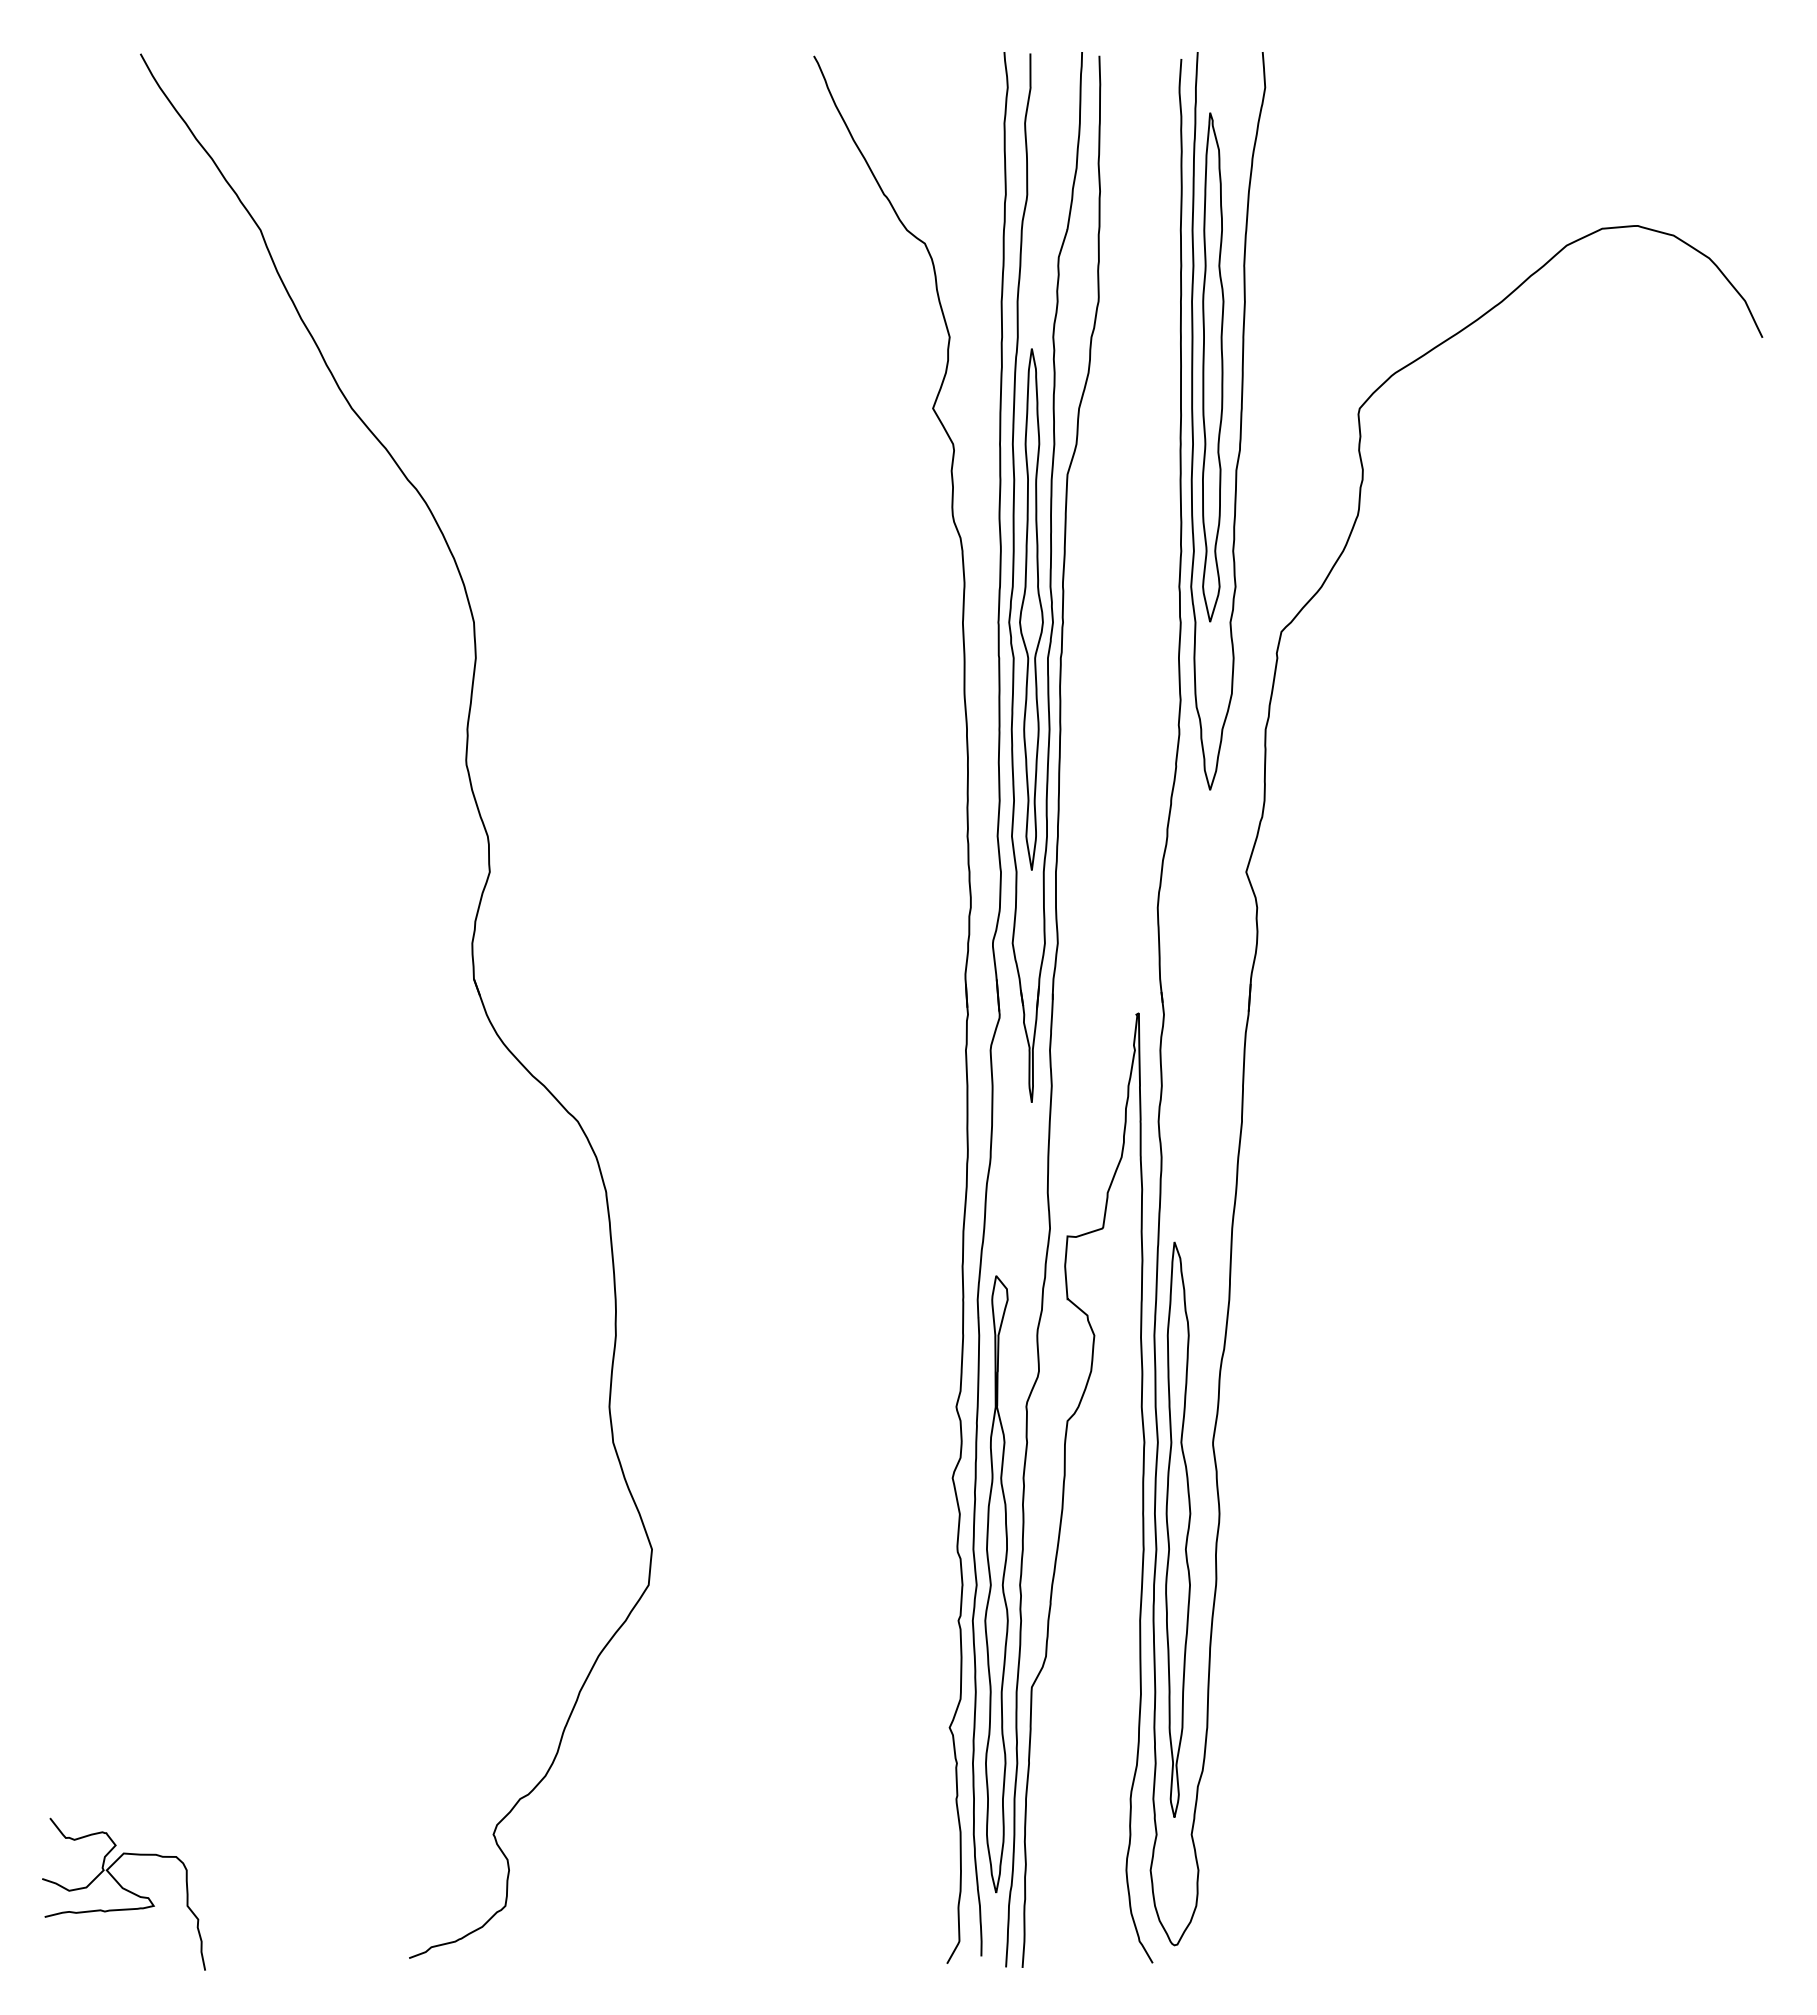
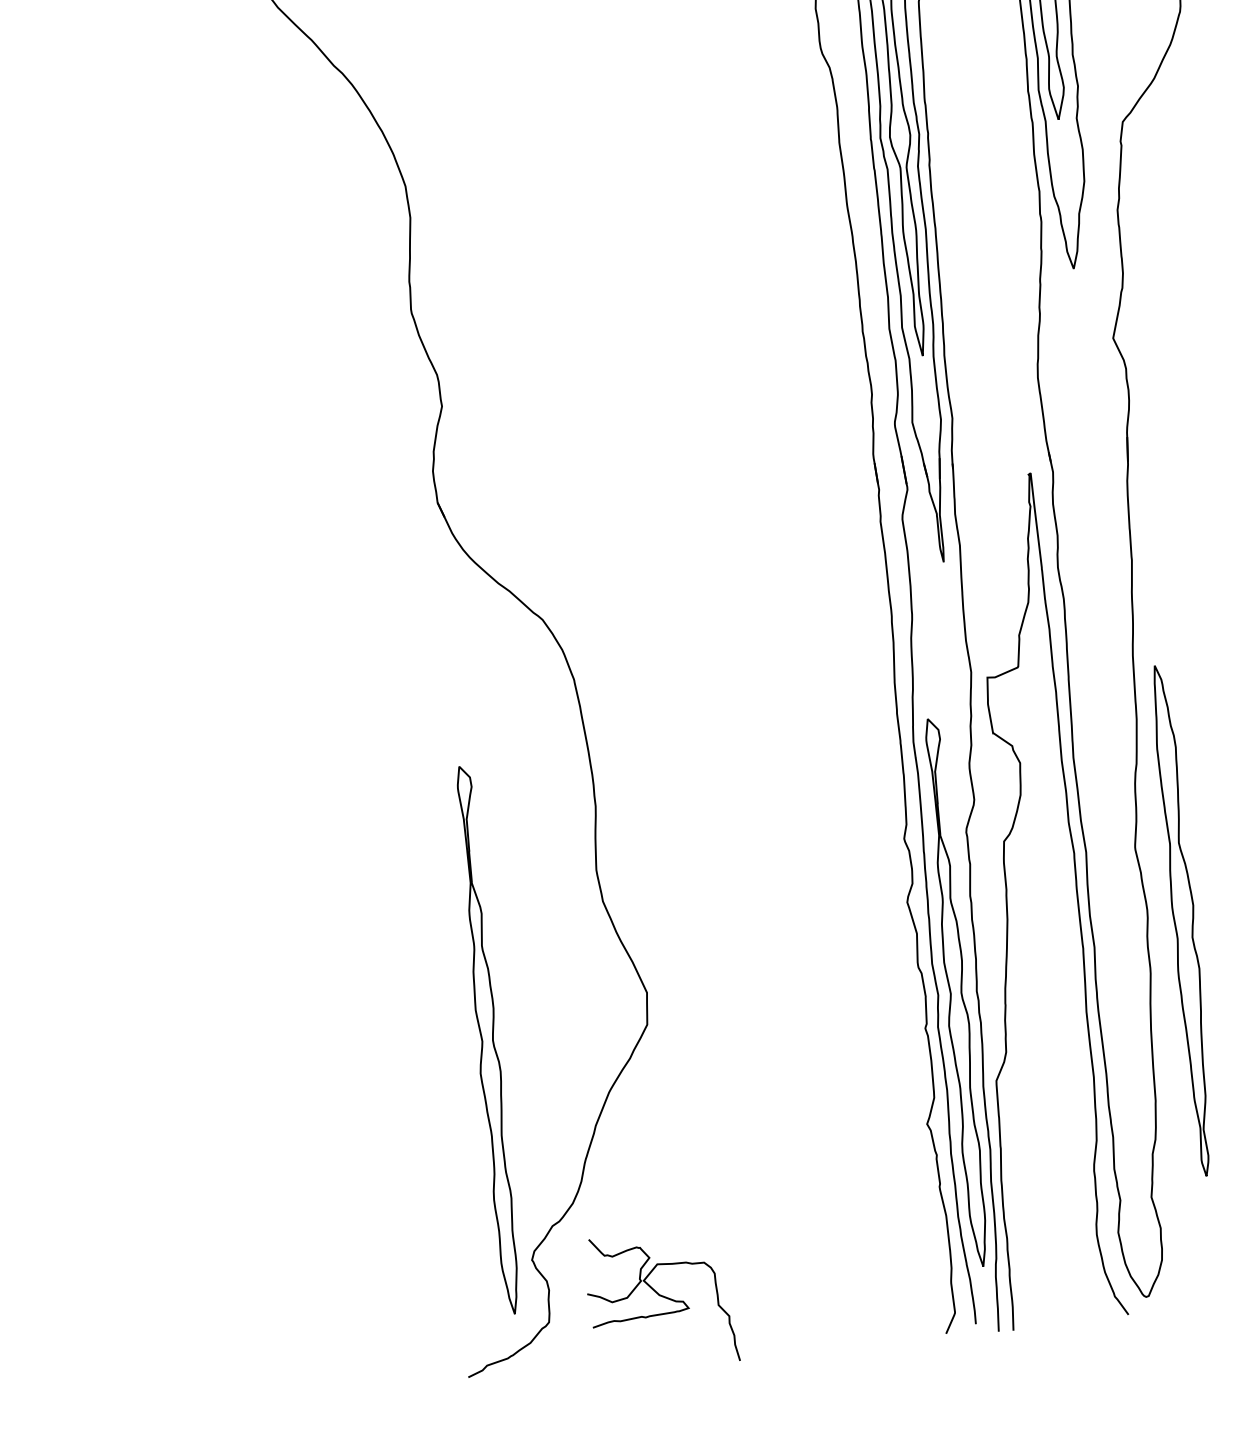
part: (1178, 1529) -> (1184, 920), moved
part: (468, 1584) -> (487, 1040), added
part: (123, 1893) -> (660, 1299), moved

